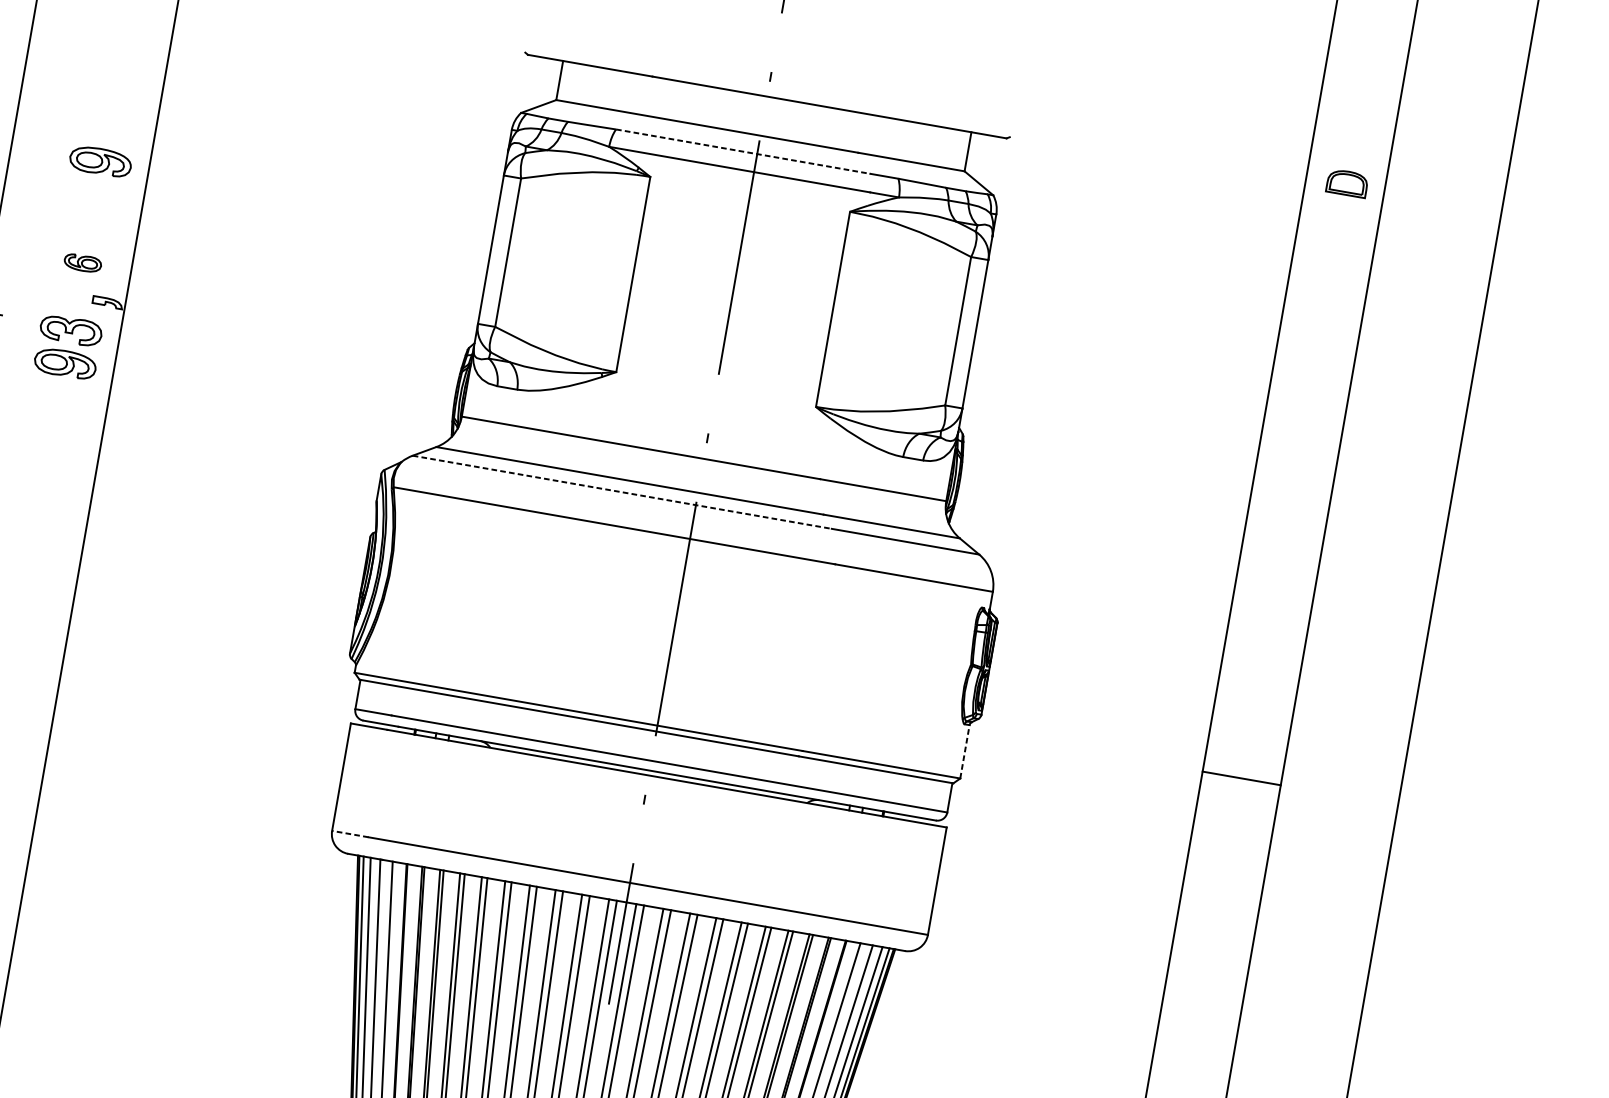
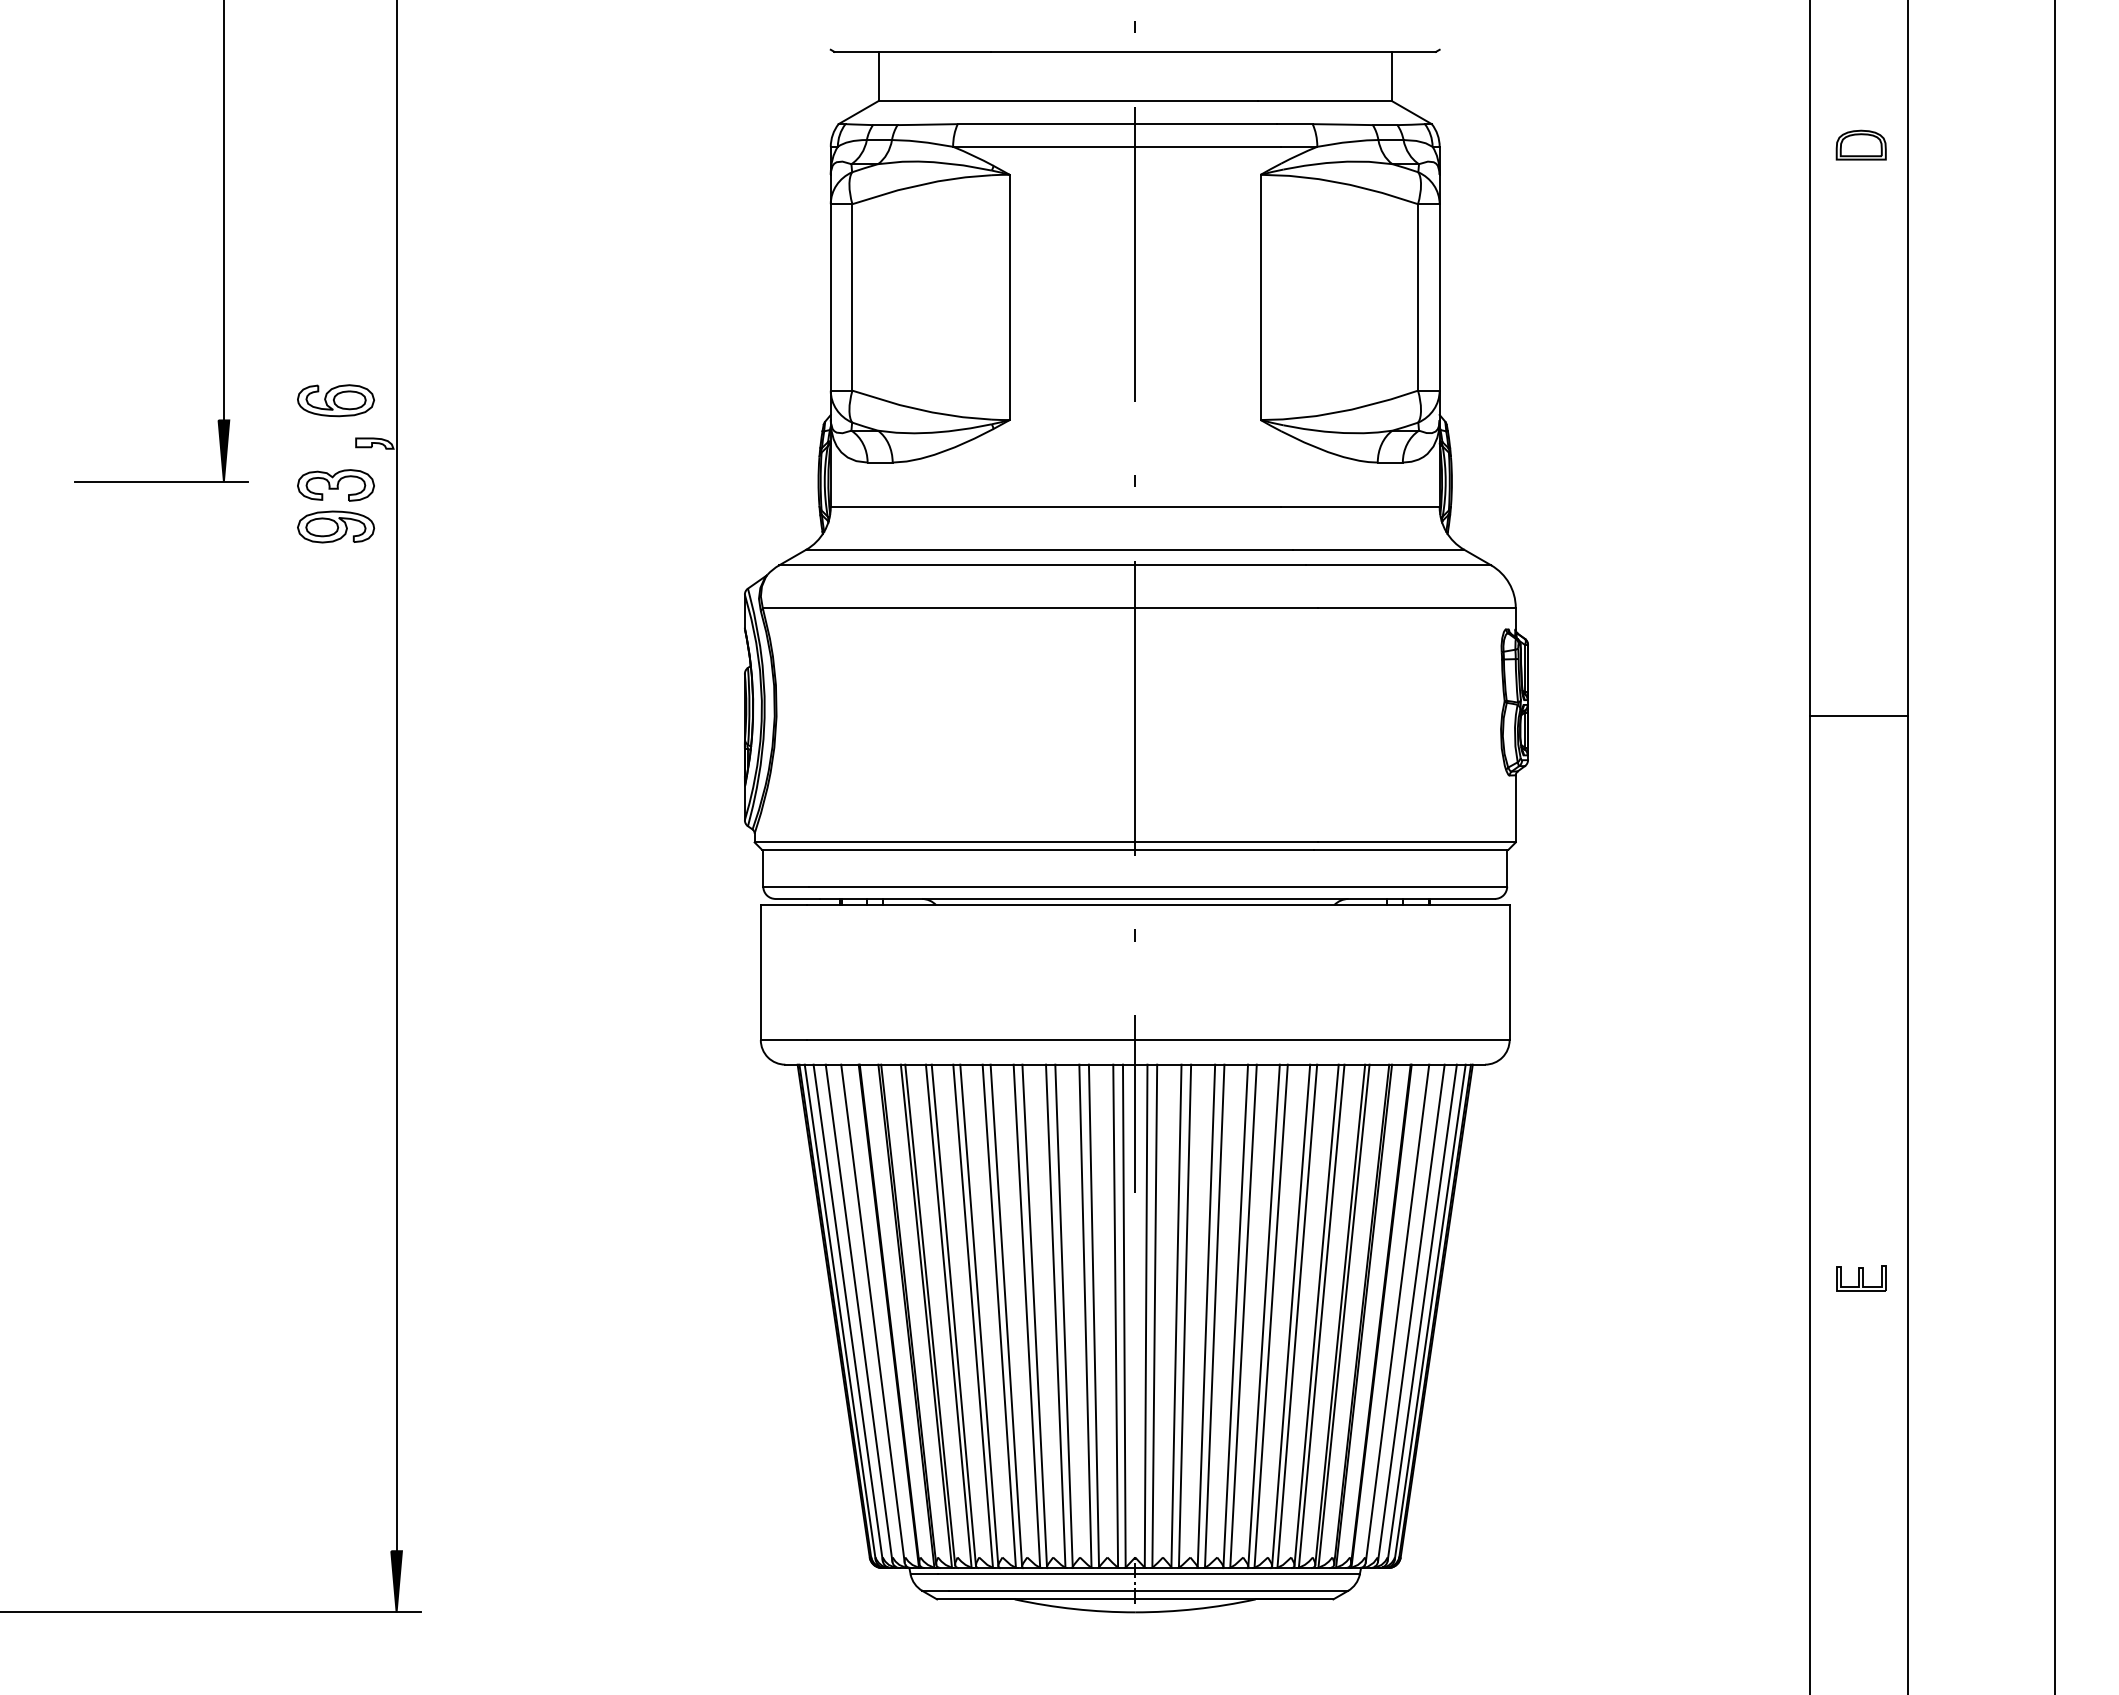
line: (743, 151) -> (1117, 124), dashed -> solid
part: (101, 161) -> (336, 272), removed
part: (1346, 182) -> (1860, 144), moved
part: (82, 262) -> (335, 400), size x1.67
line: (622, 492) -> (1043, 565), dashed -> solid
line: (964, 751) -> (1515, 808), dashed -> solid
line: (1241, 778) -> (1858, 716), moved
line: (350, 834) -> (783, 1040), dashed -> solid

